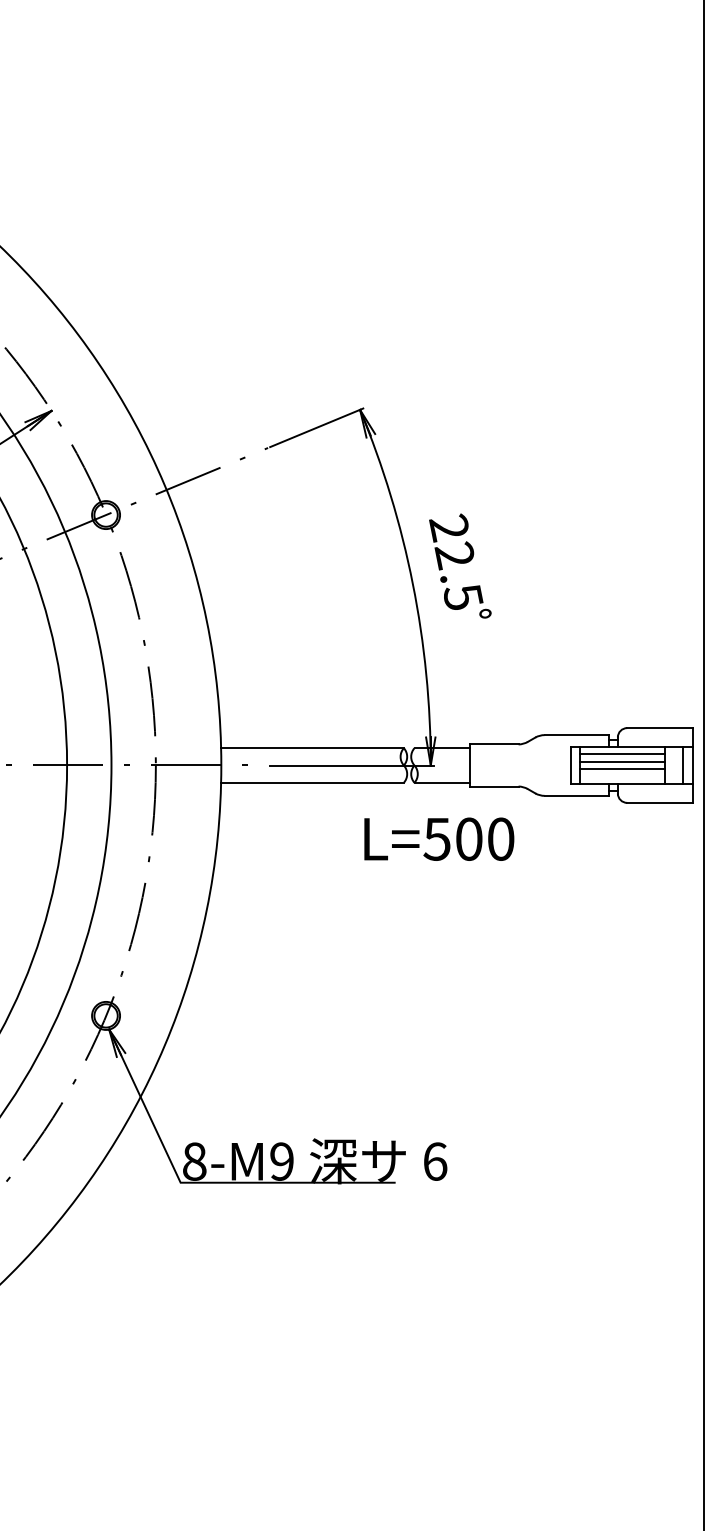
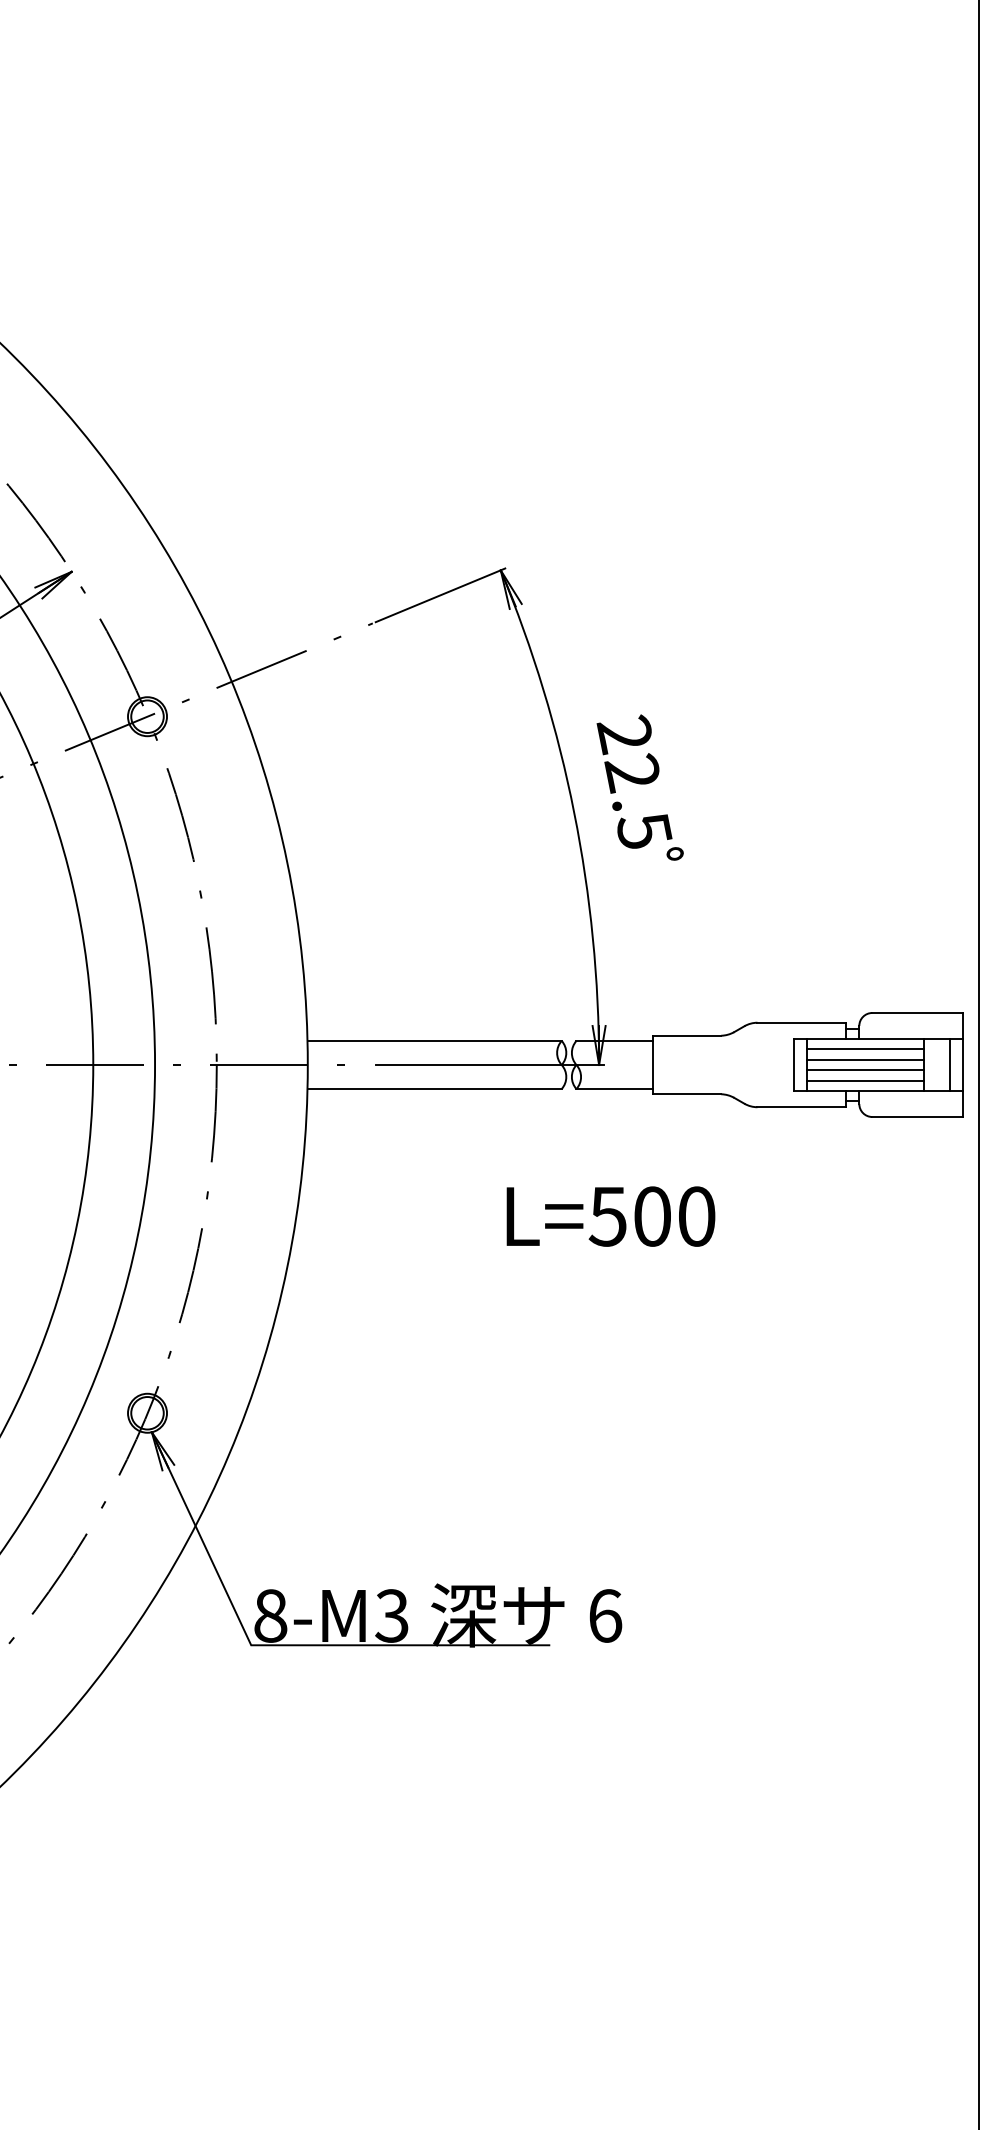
line: (622, 776) -> (865, 1080), added
text: (438, 839) -> (610, 1216), moved
text: (281, 1161) -> (391, 1615), 8-M9 -> 8-M3

